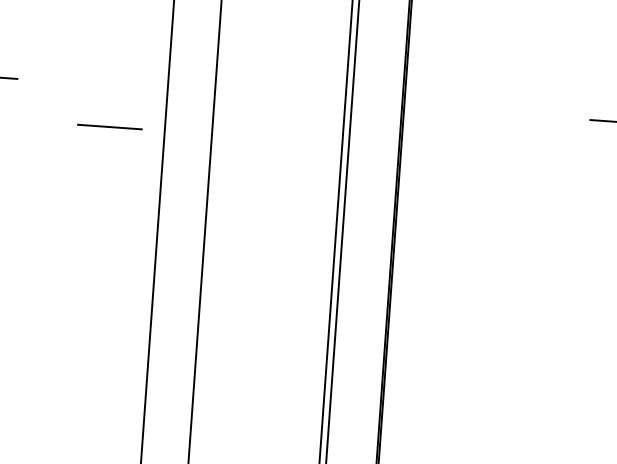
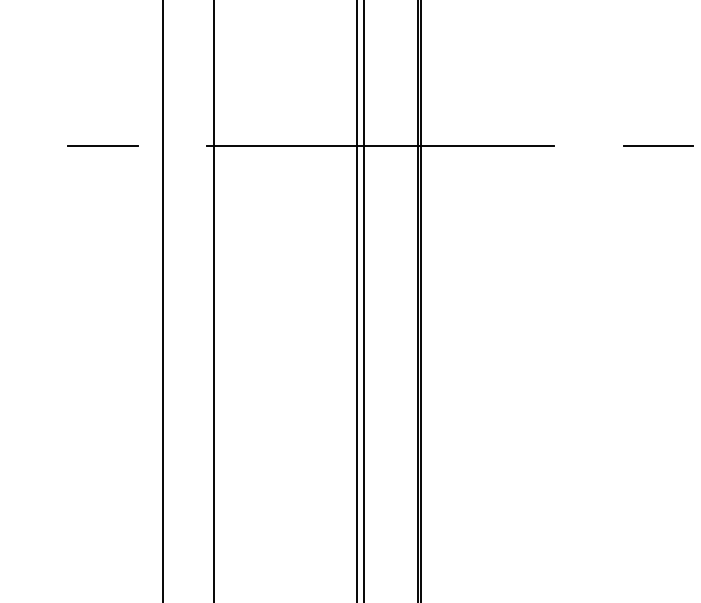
line: (367, 104) -> (380, 146), added
line: (109, 126) -> (102, 145), moved

